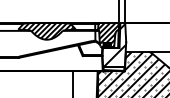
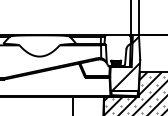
hatch: (47, 30) -> (40, 44), removed
hatch: (108, 34) -> (117, 49), removed

